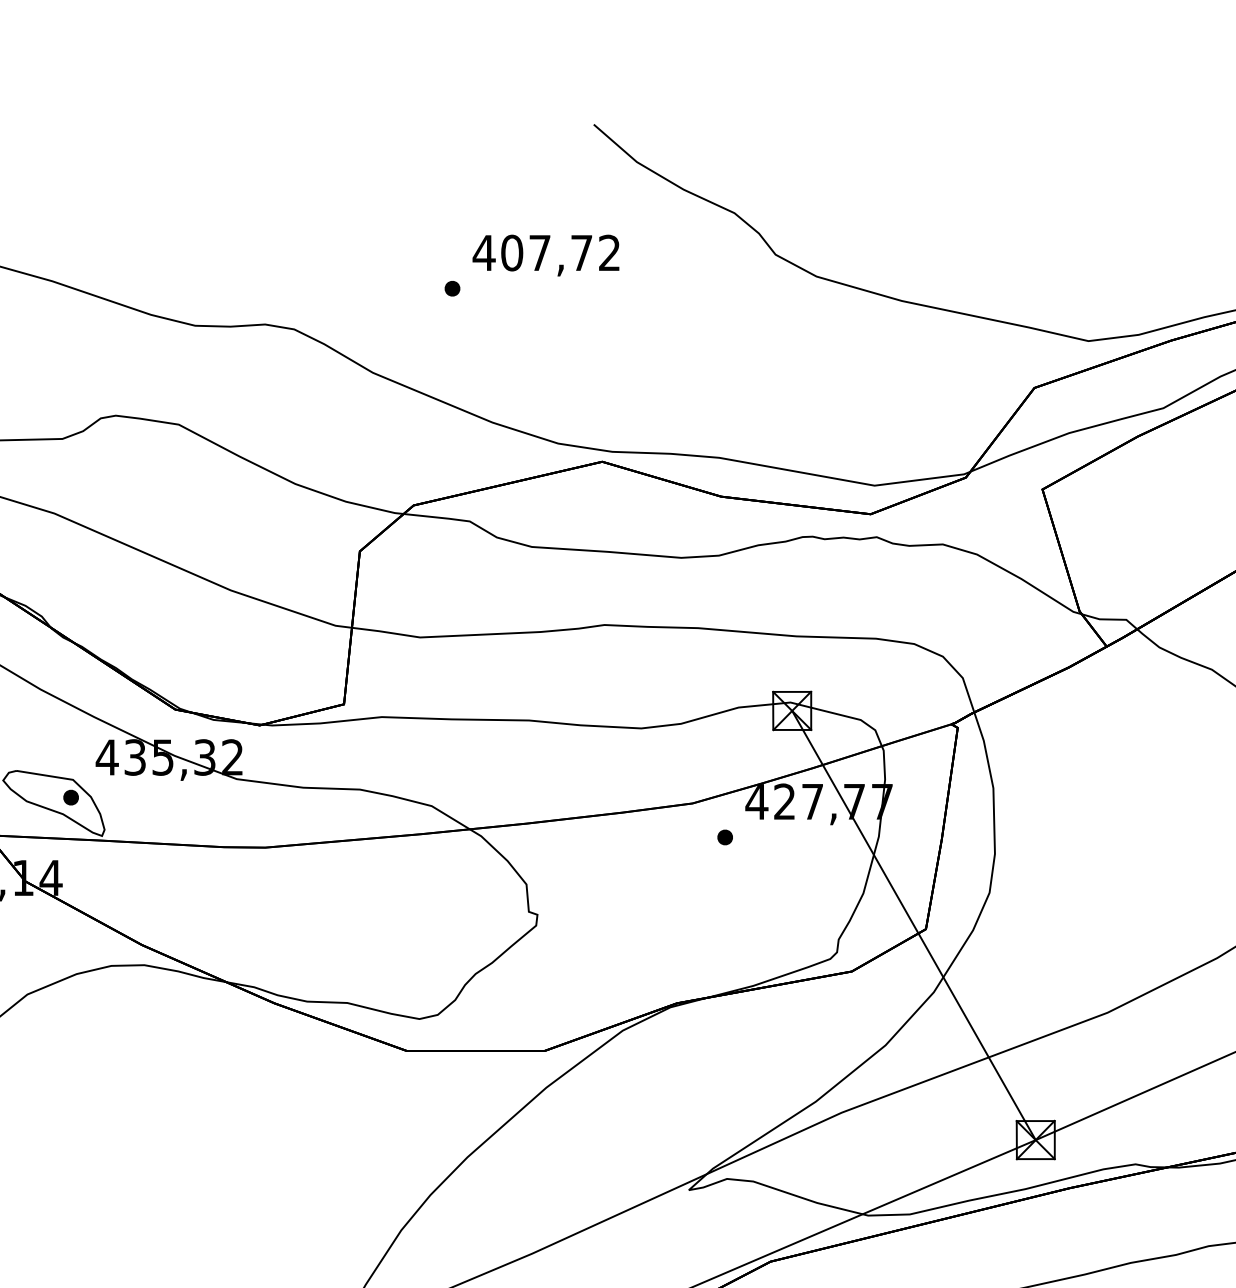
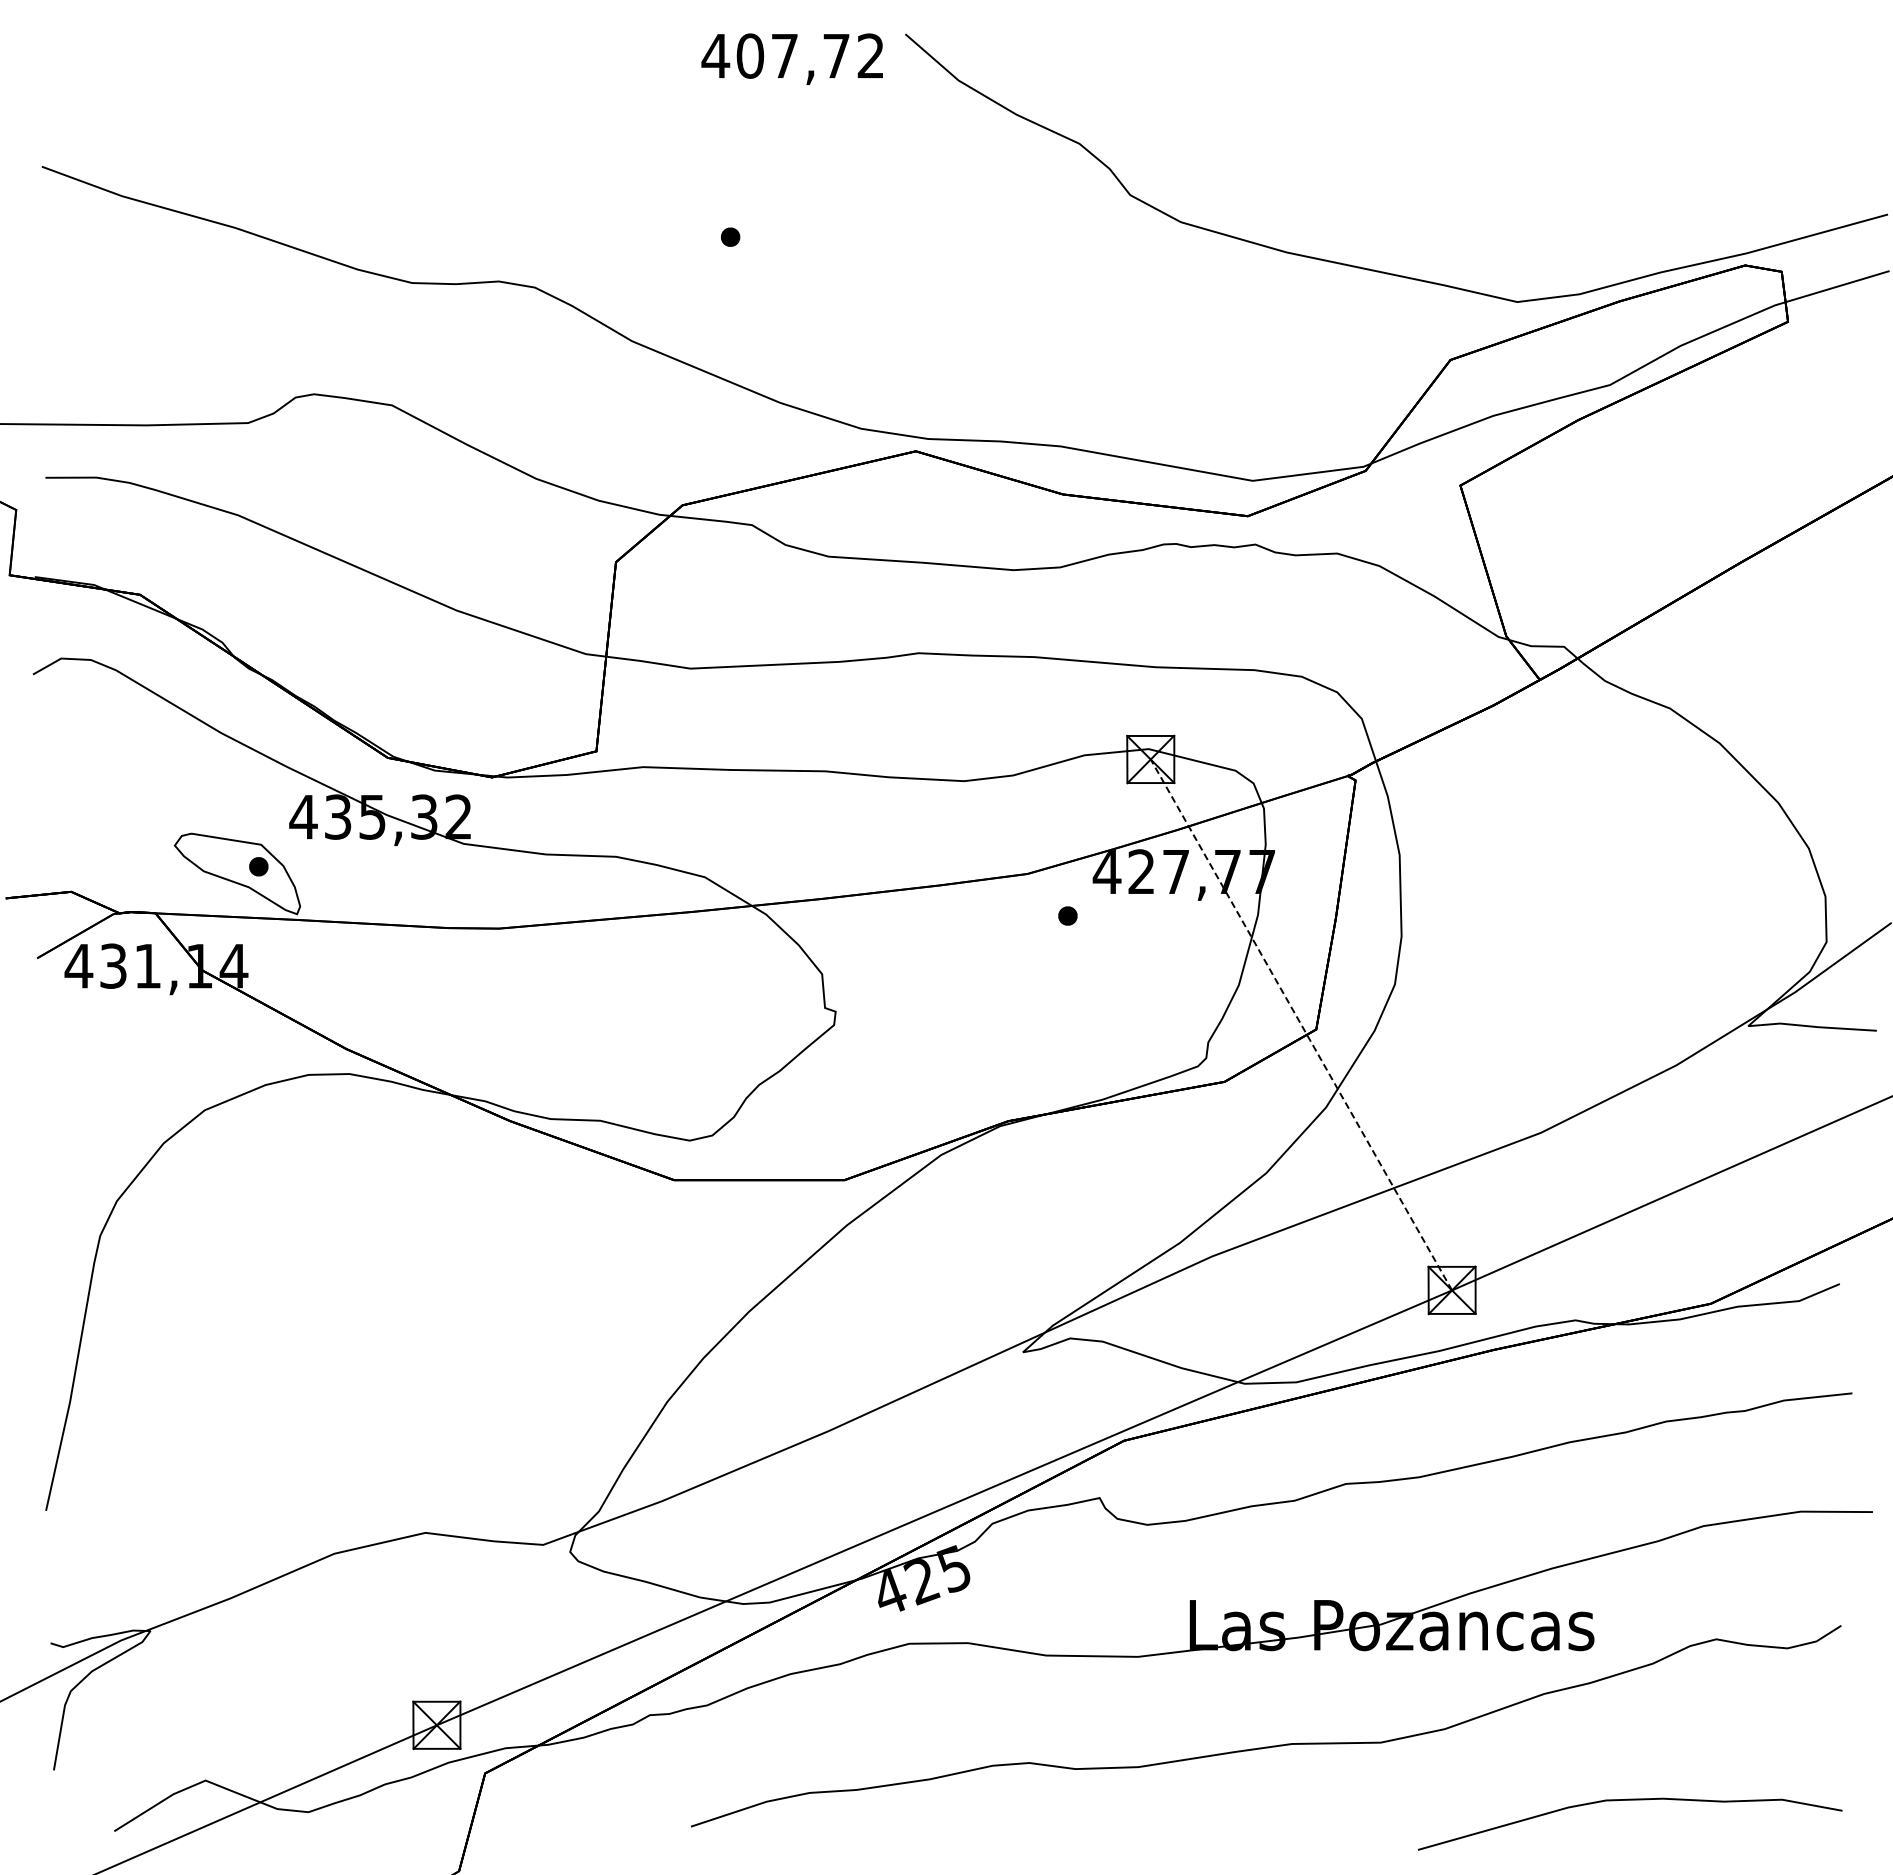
text: (545, 254) -> (791, 58), moved
line: (914, 925) -> (1301, 1024), solid -> dashed

